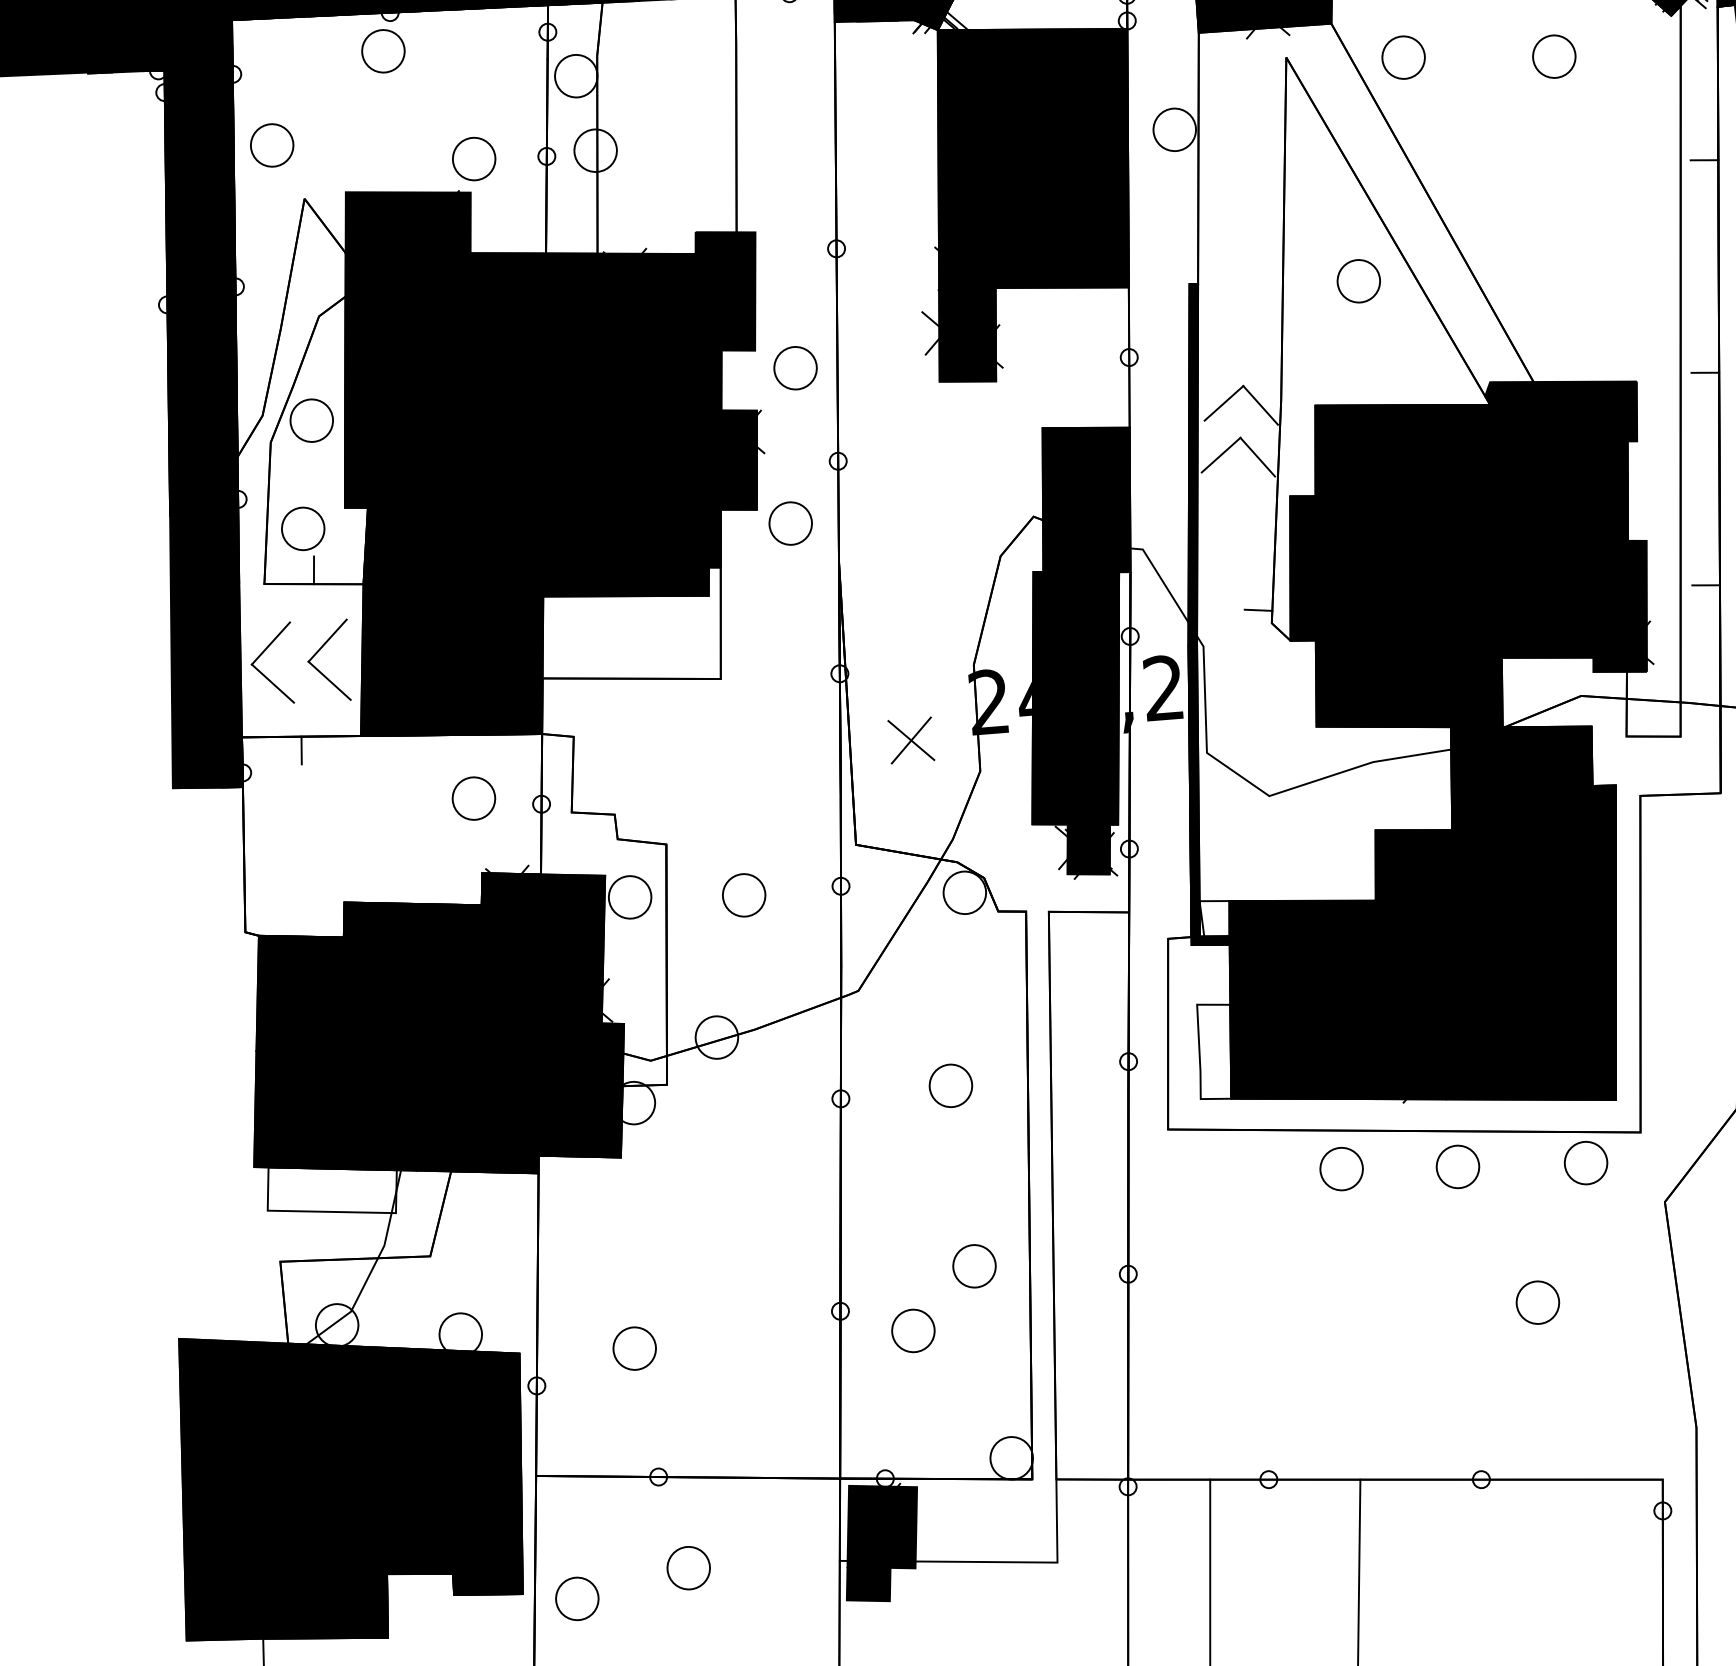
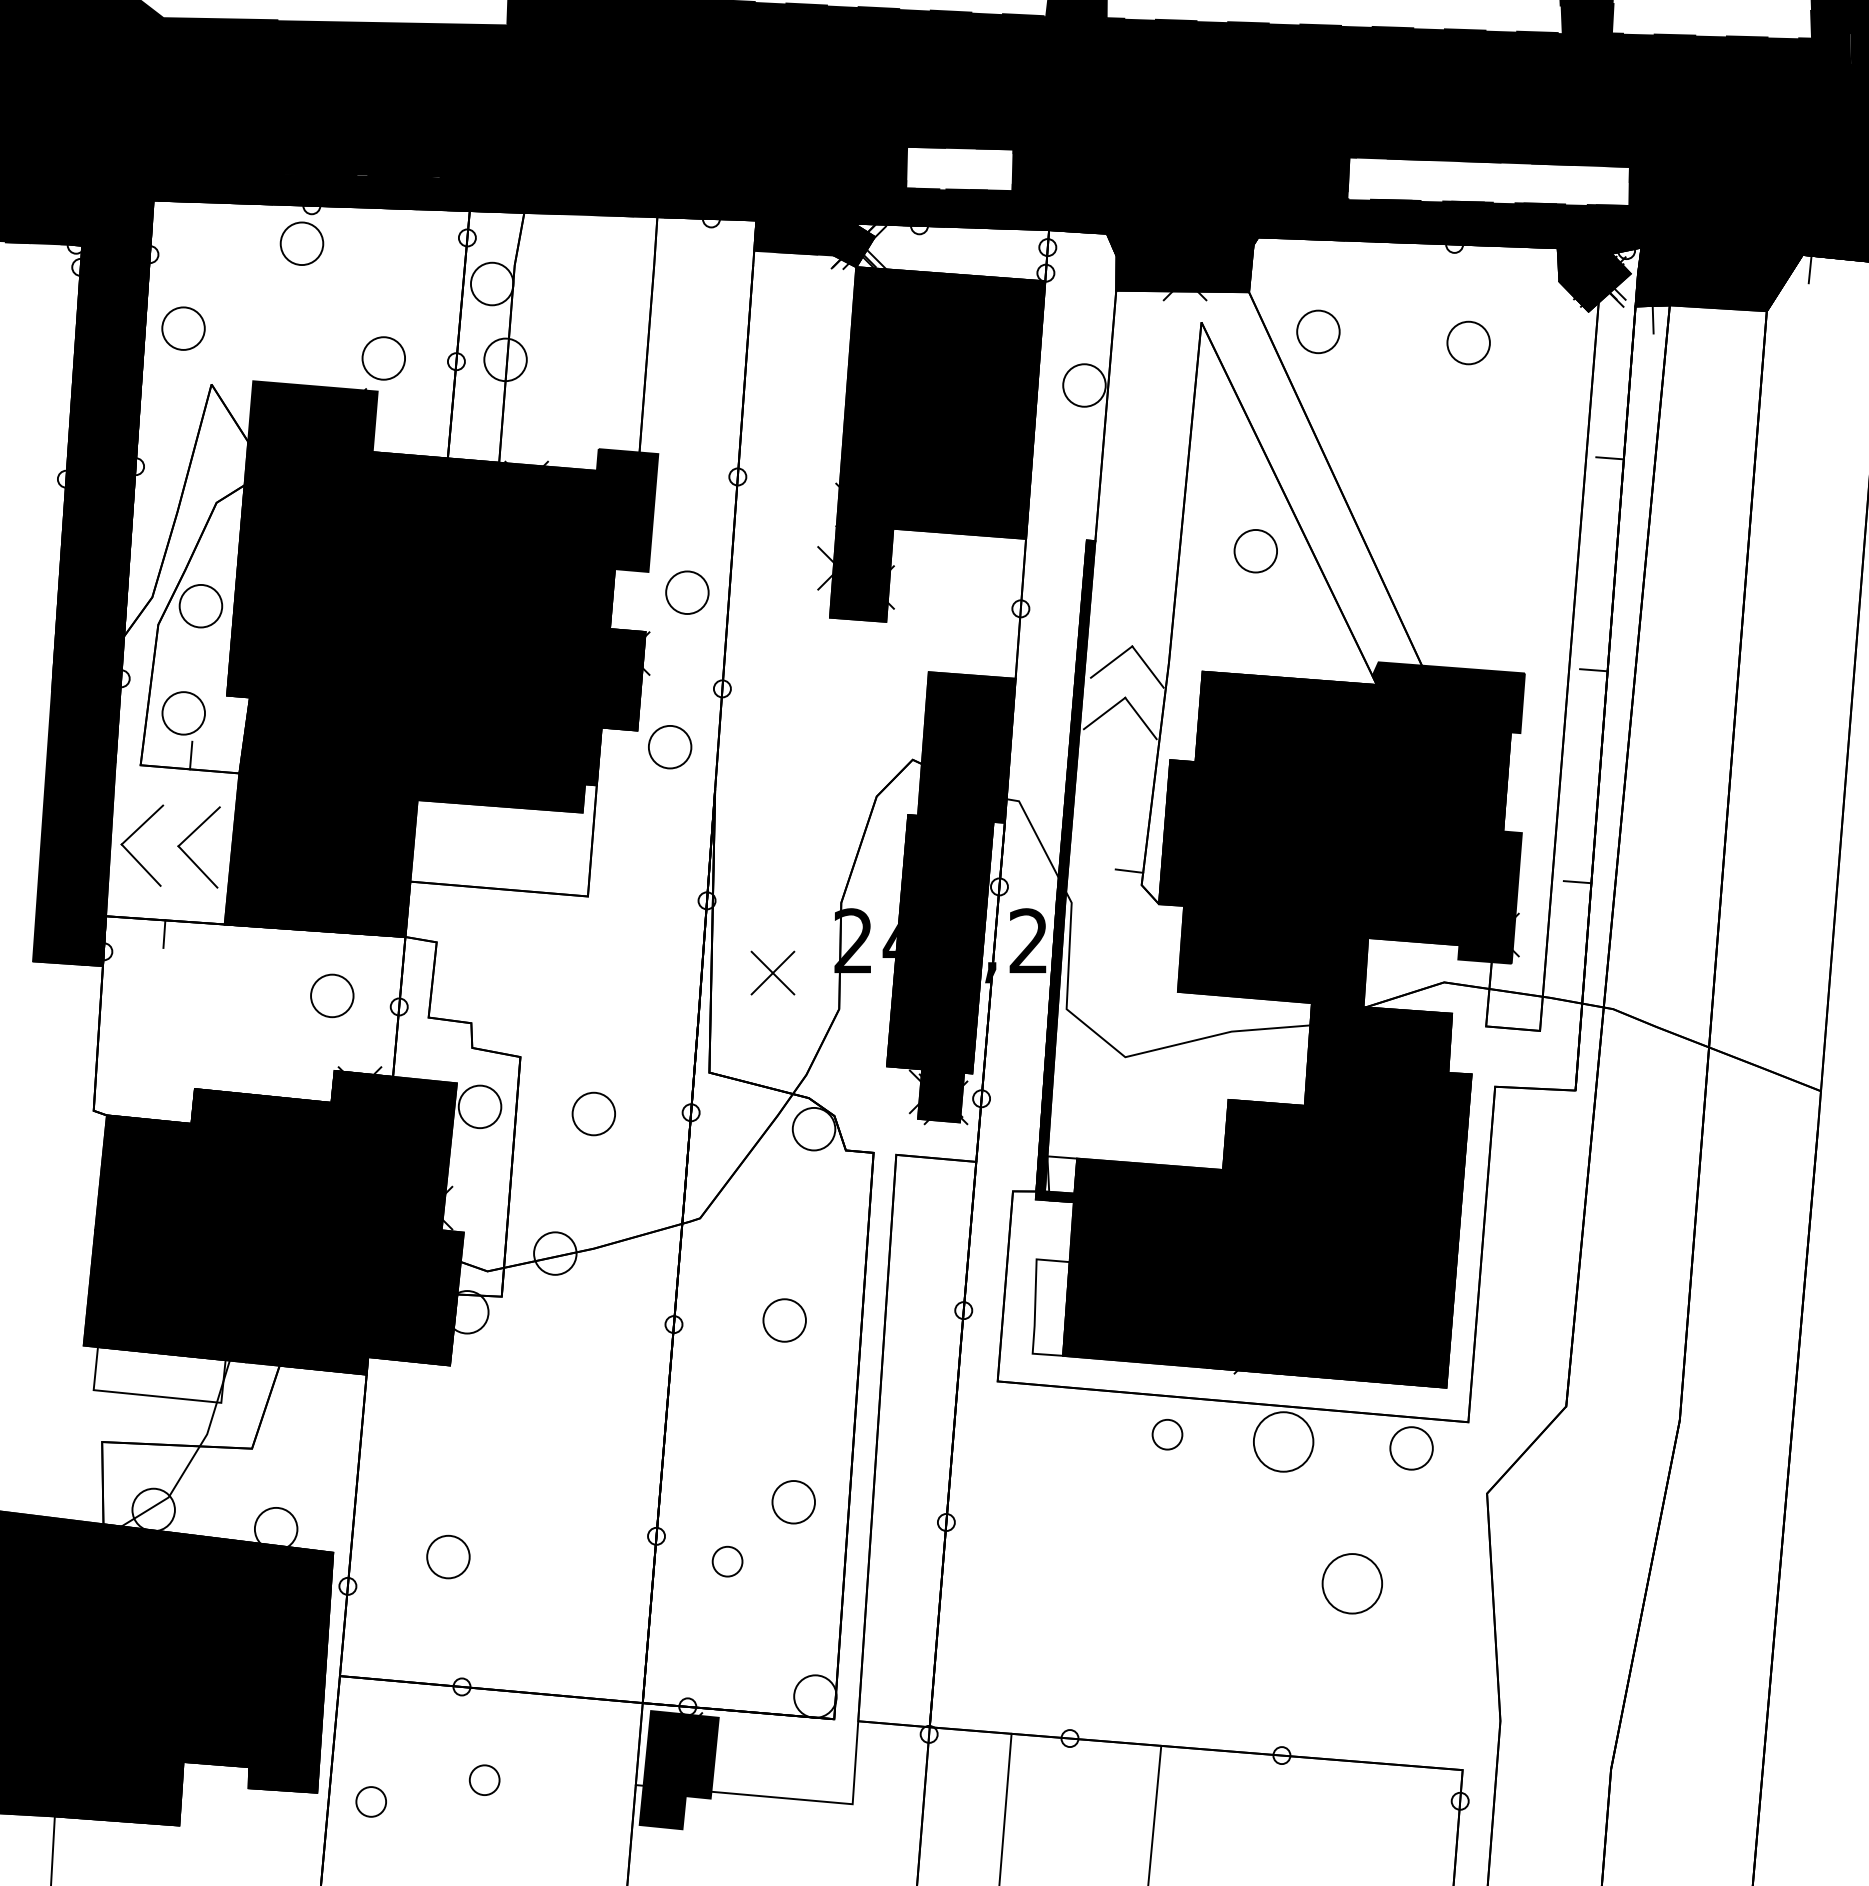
circle: (1457, 1166) -> (1283, 1441), size x1.4
circle: (1341, 1168) -> (1167, 1434), size x0.7
circle: (1537, 1302) -> (1352, 1583), size x1.4
circle: (913, 1330) -> (727, 1561), size x0.7
circle: (688, 1567) -> (484, 1779), size x0.7
circle: (577, 1598) -> (371, 1801), size x0.7

